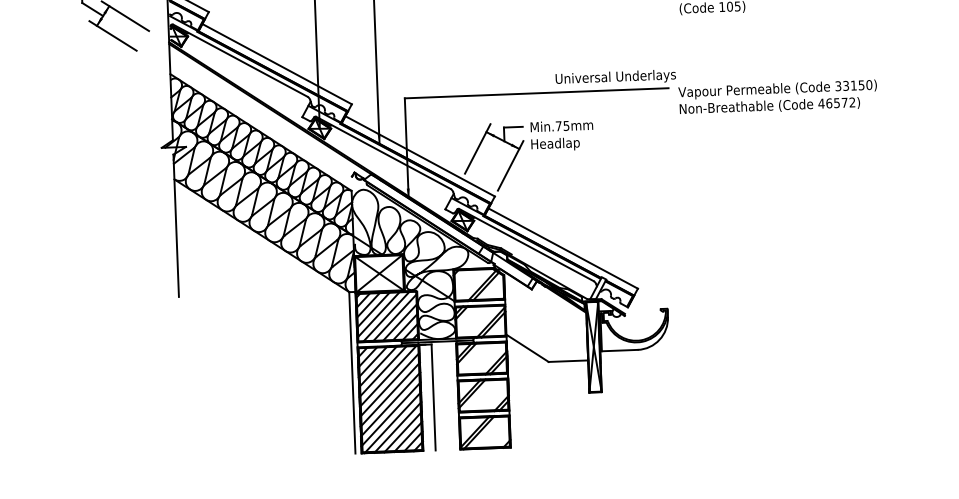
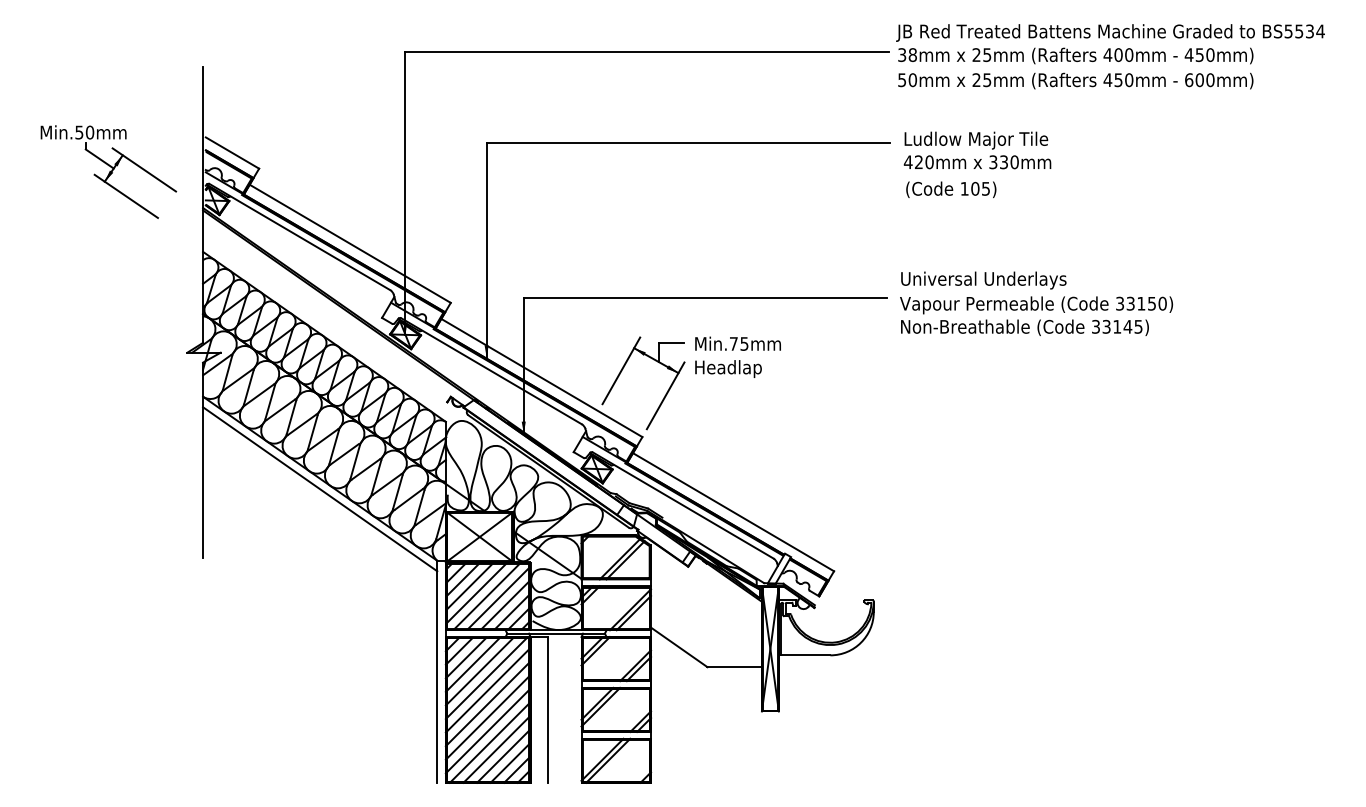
text: (615, 77) -> (983, 280), moved
text: (836, 102) -> (1116, 326), 46572) -> 33145)
line: (262, 243) -> (320, 489), added

